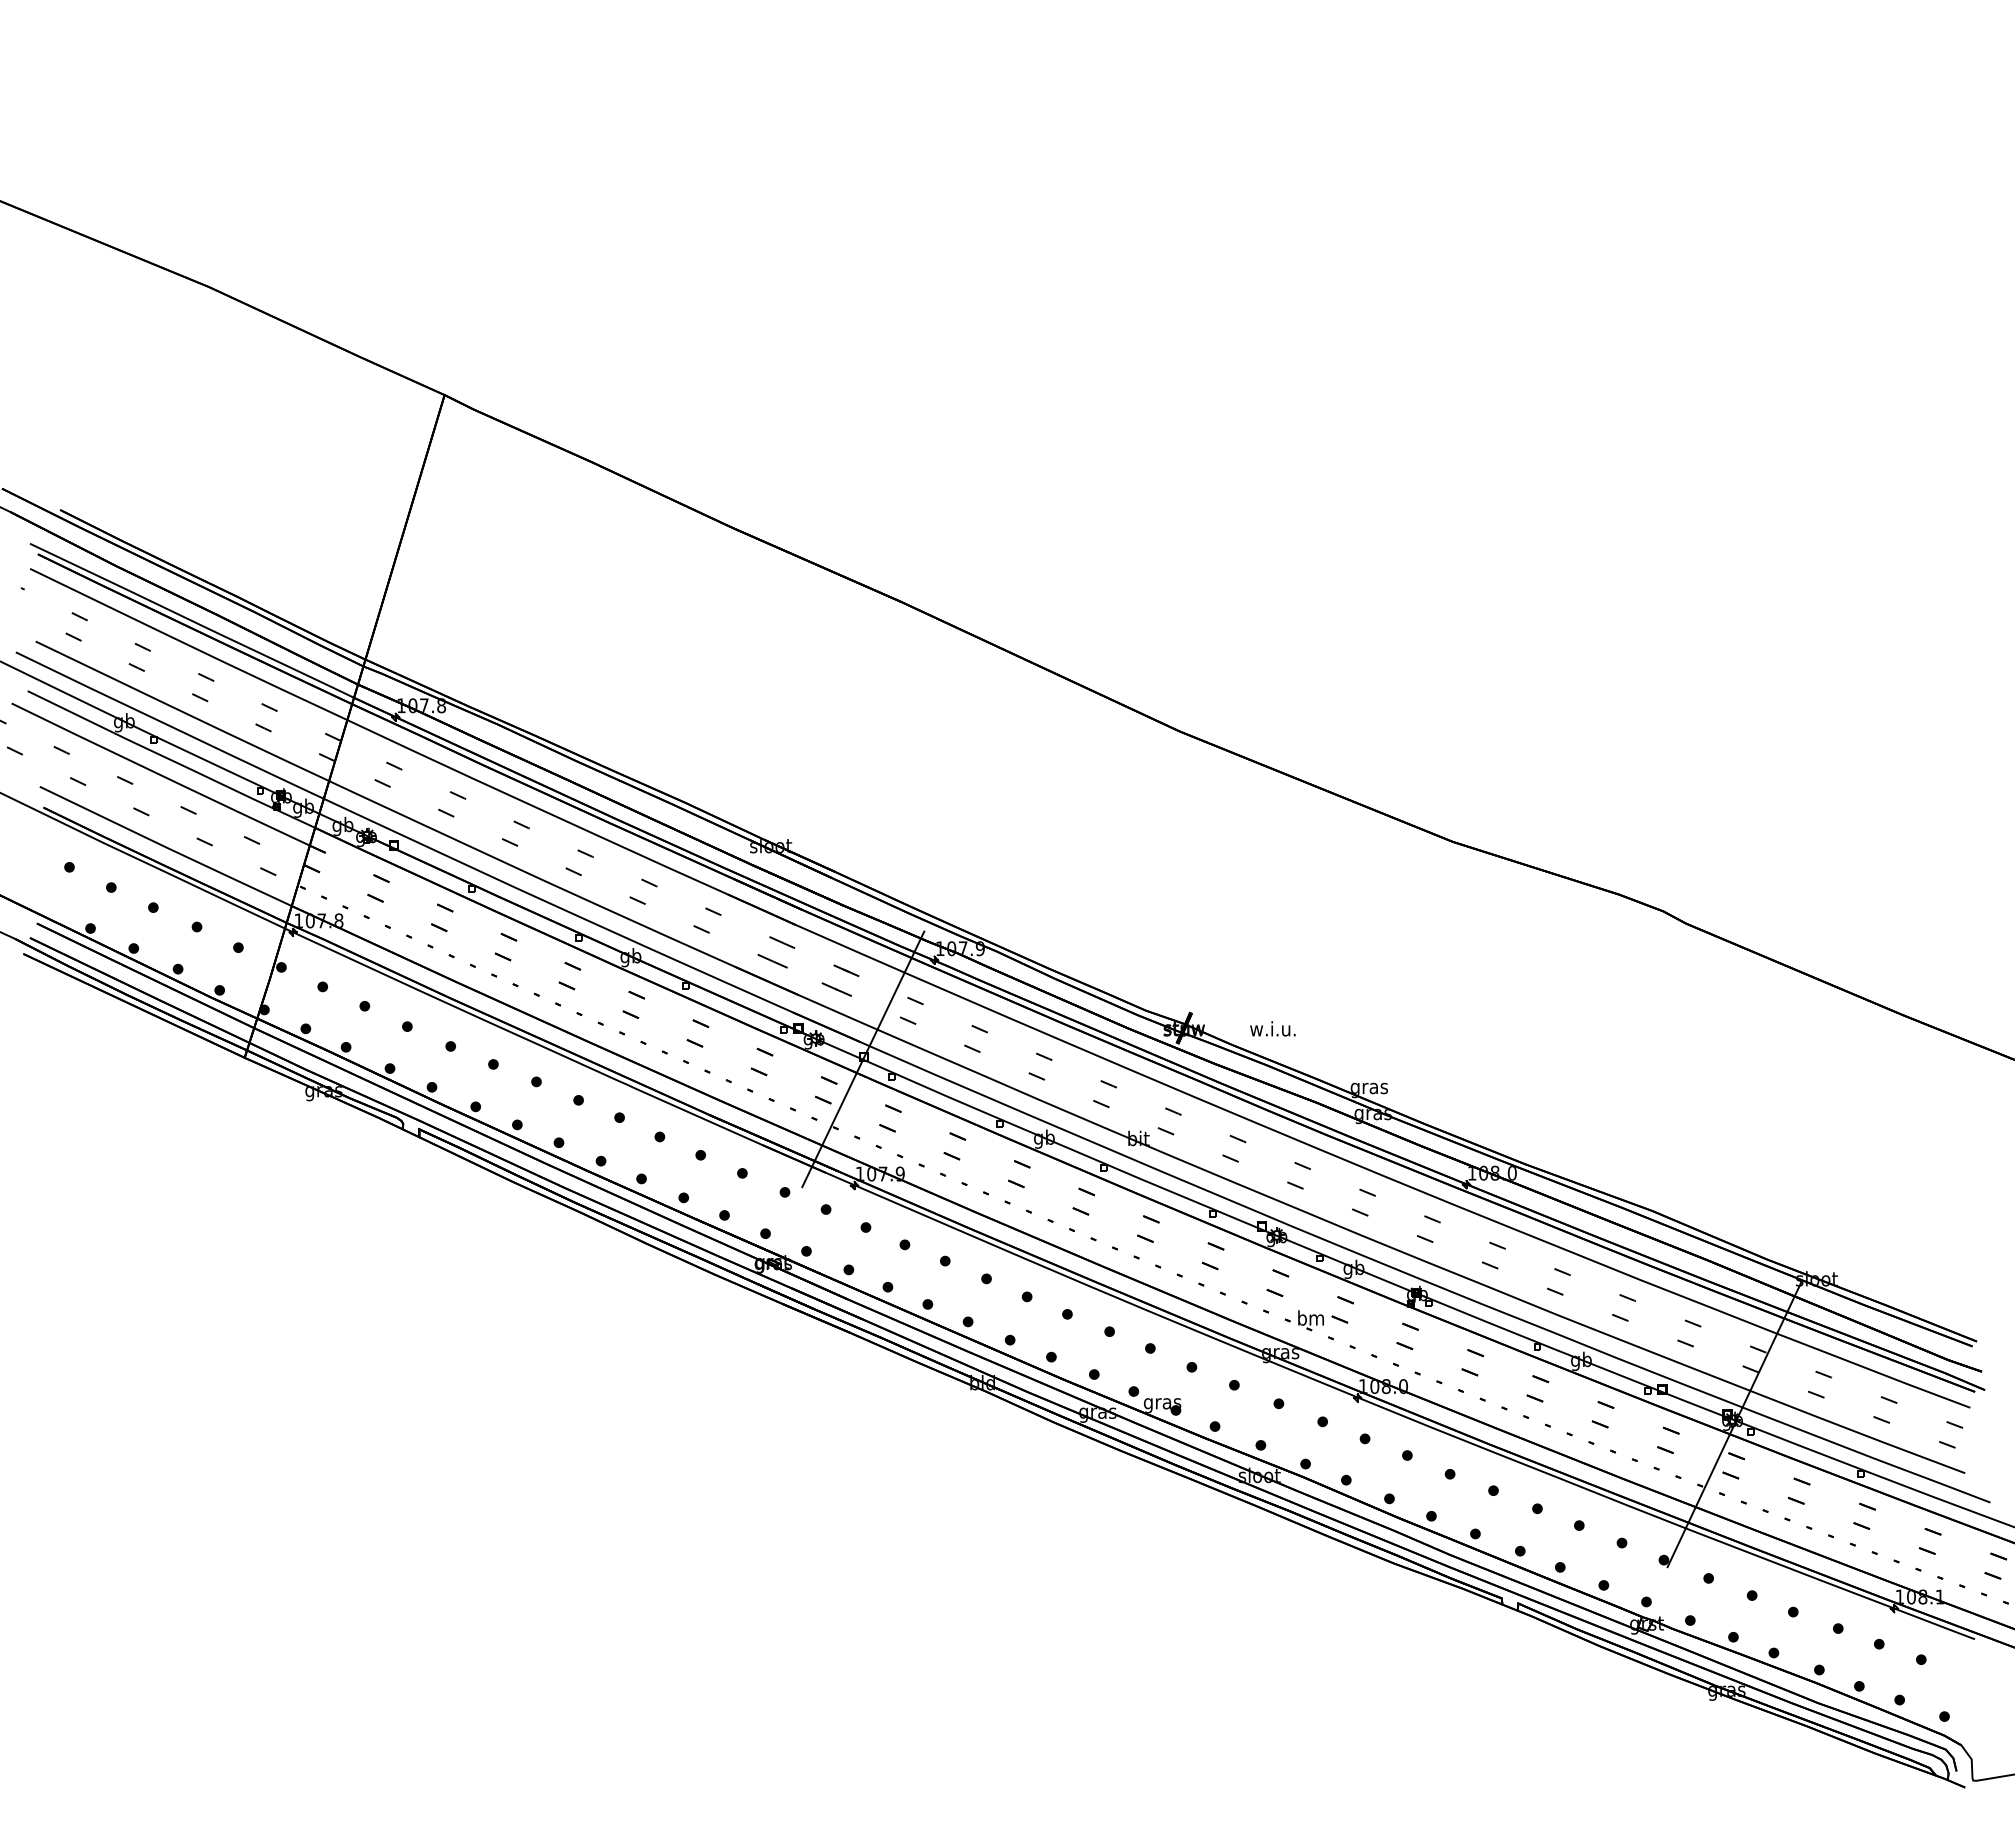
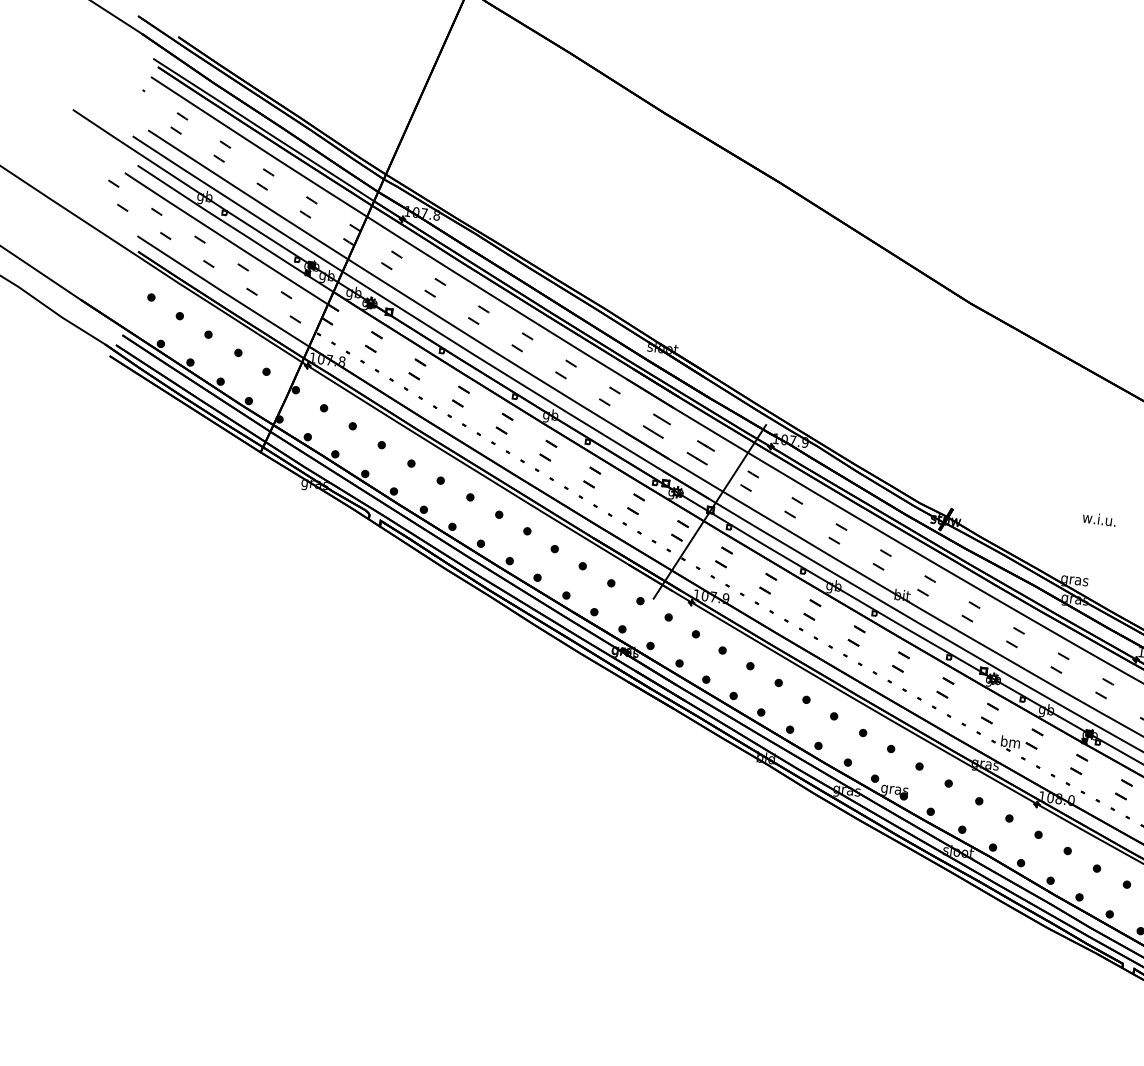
text: (1272, 1028) -> (1099, 518), moved

